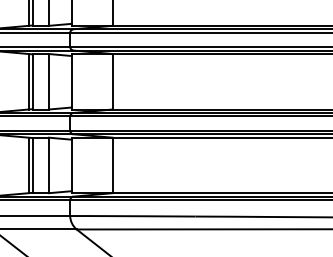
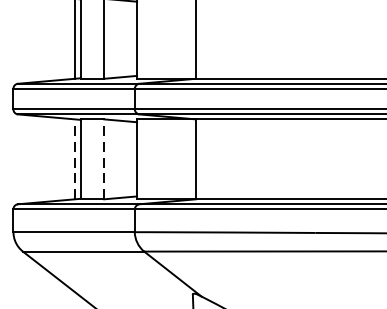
line: (28, 165) -> (74, 159), solid -> dashed
line: (48, 165) -> (103, 159), solid -> dashed

